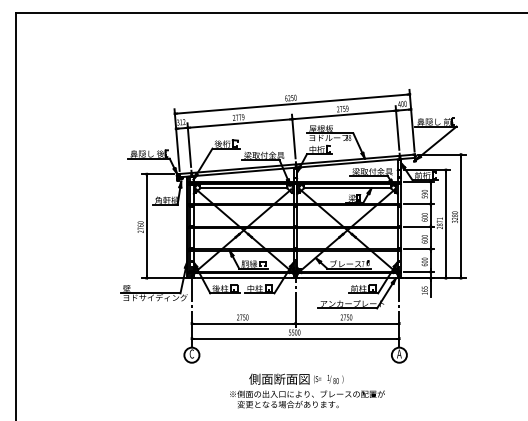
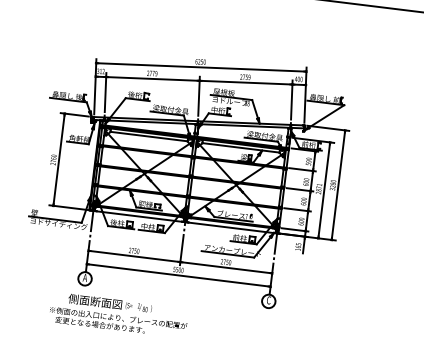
text: (191, 353) -> (84, 277), C -> A
text: (399, 353) -> (269, 299), A -> C
text: (307, 390) -> (118, 314), moved

